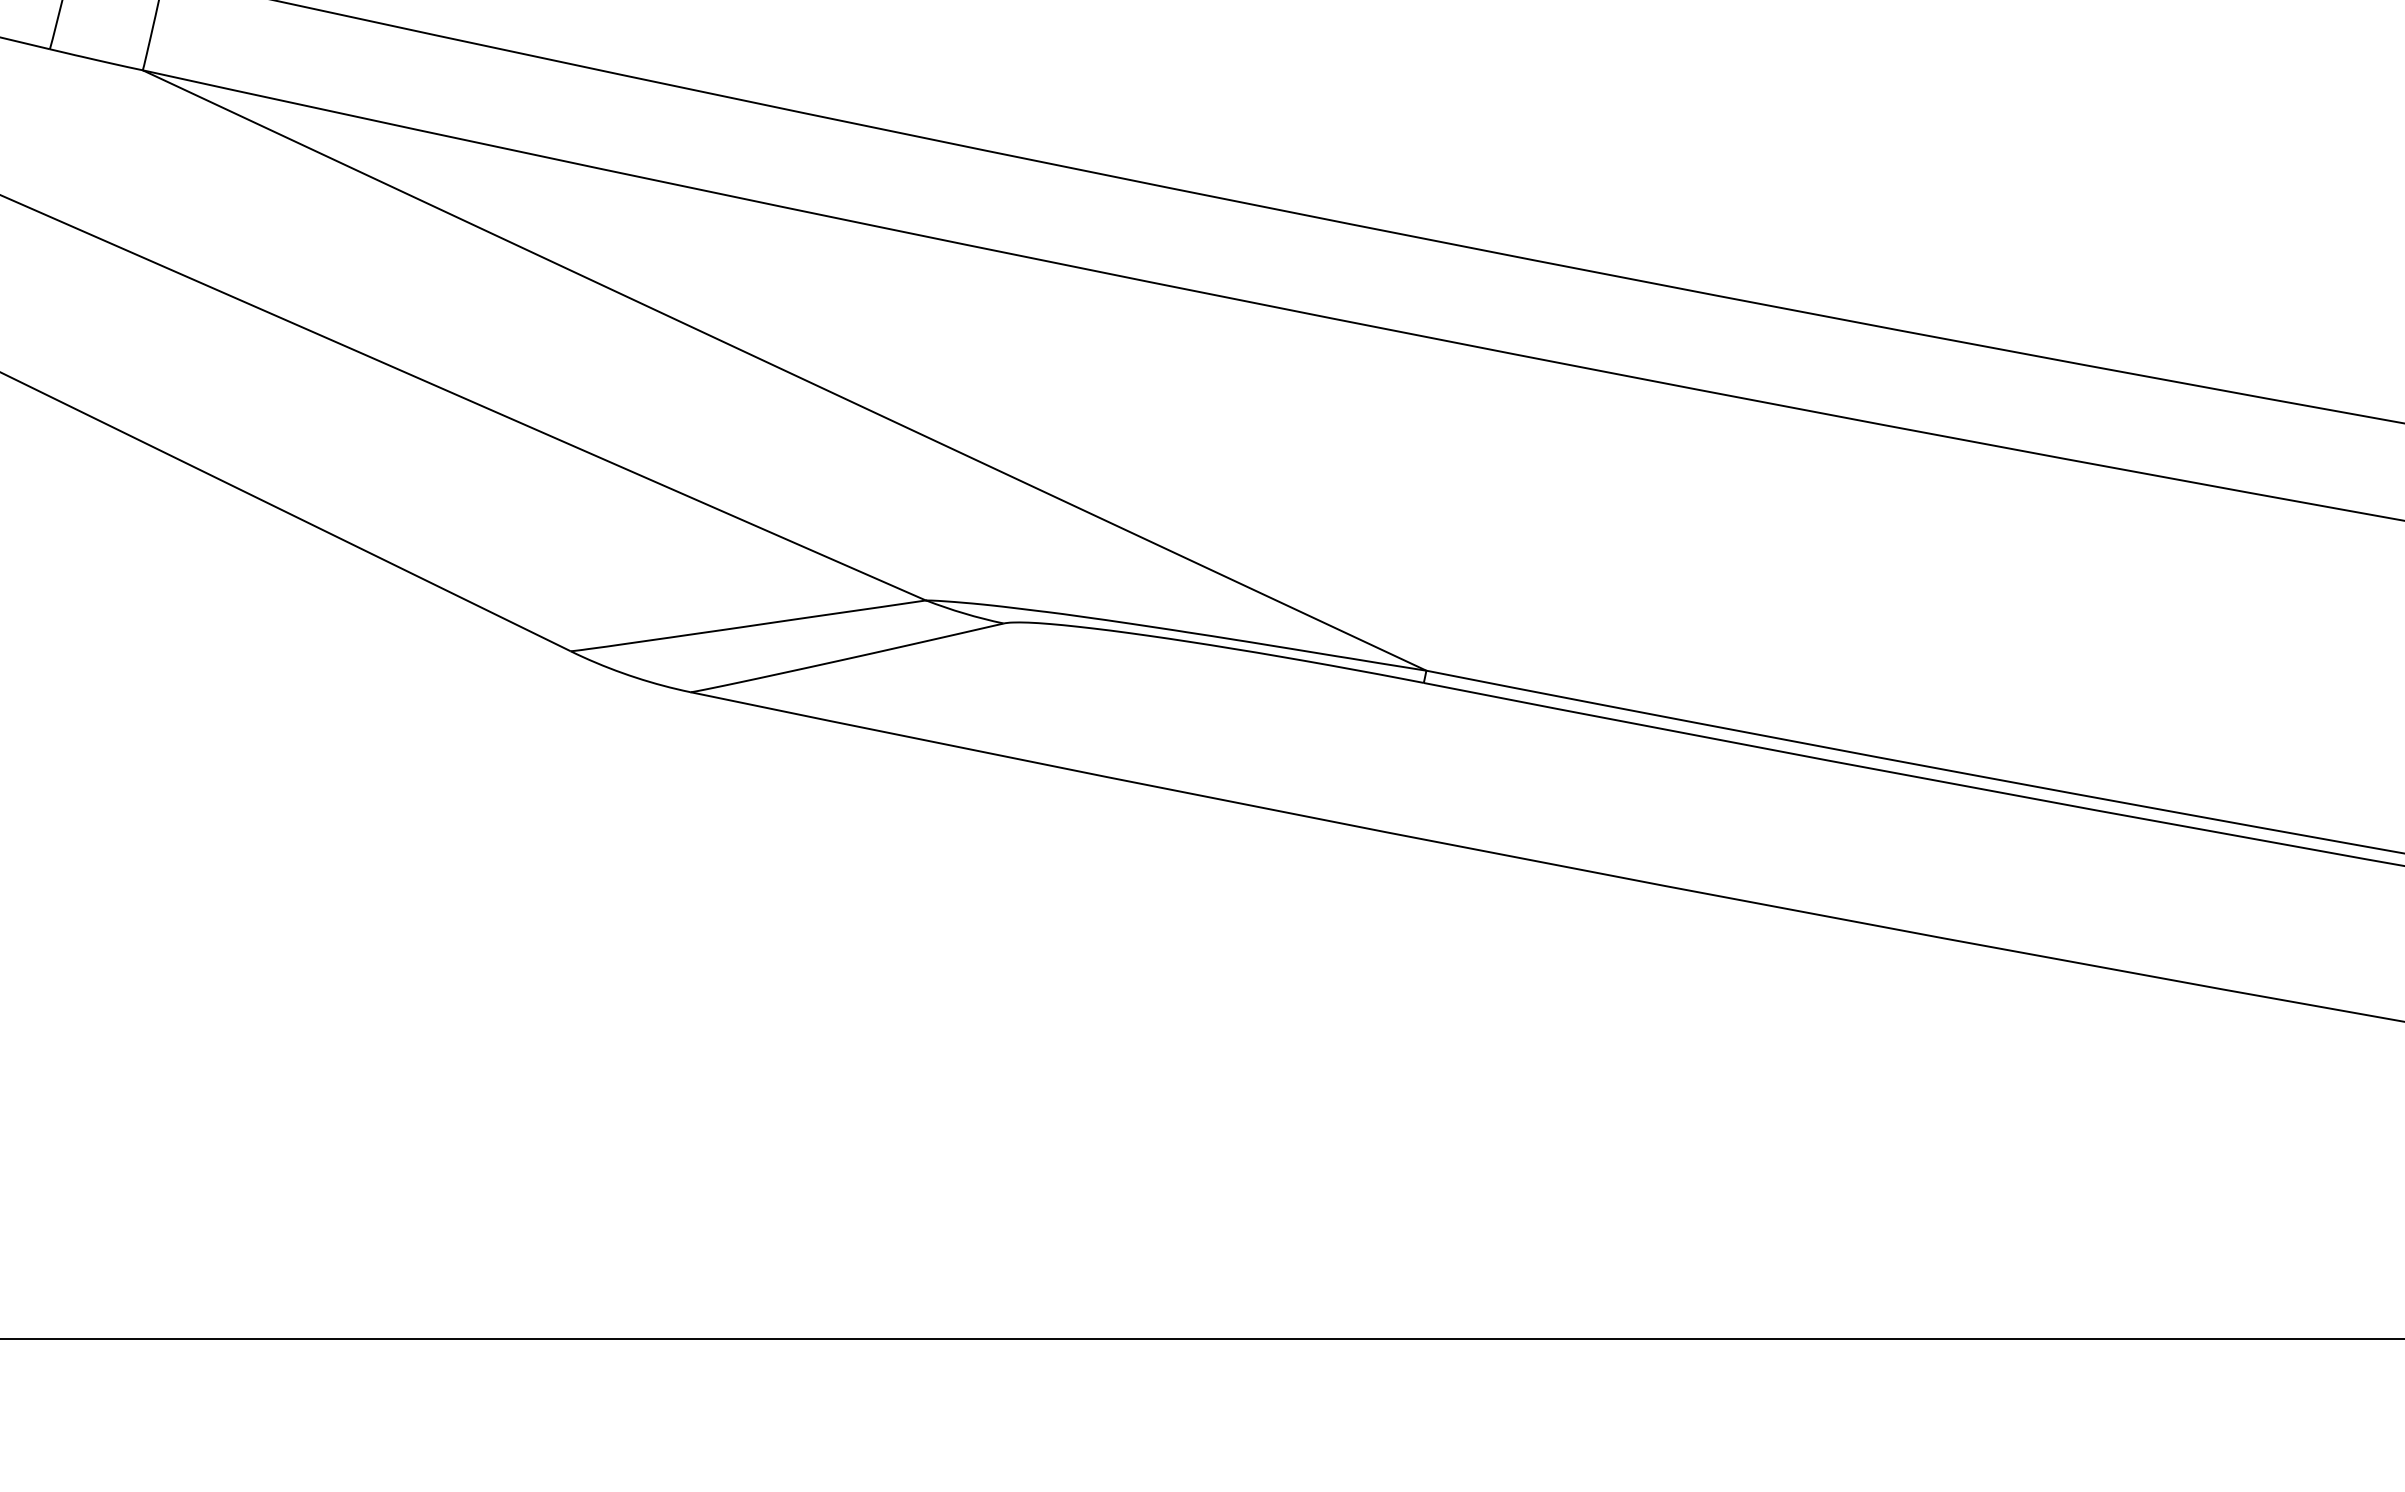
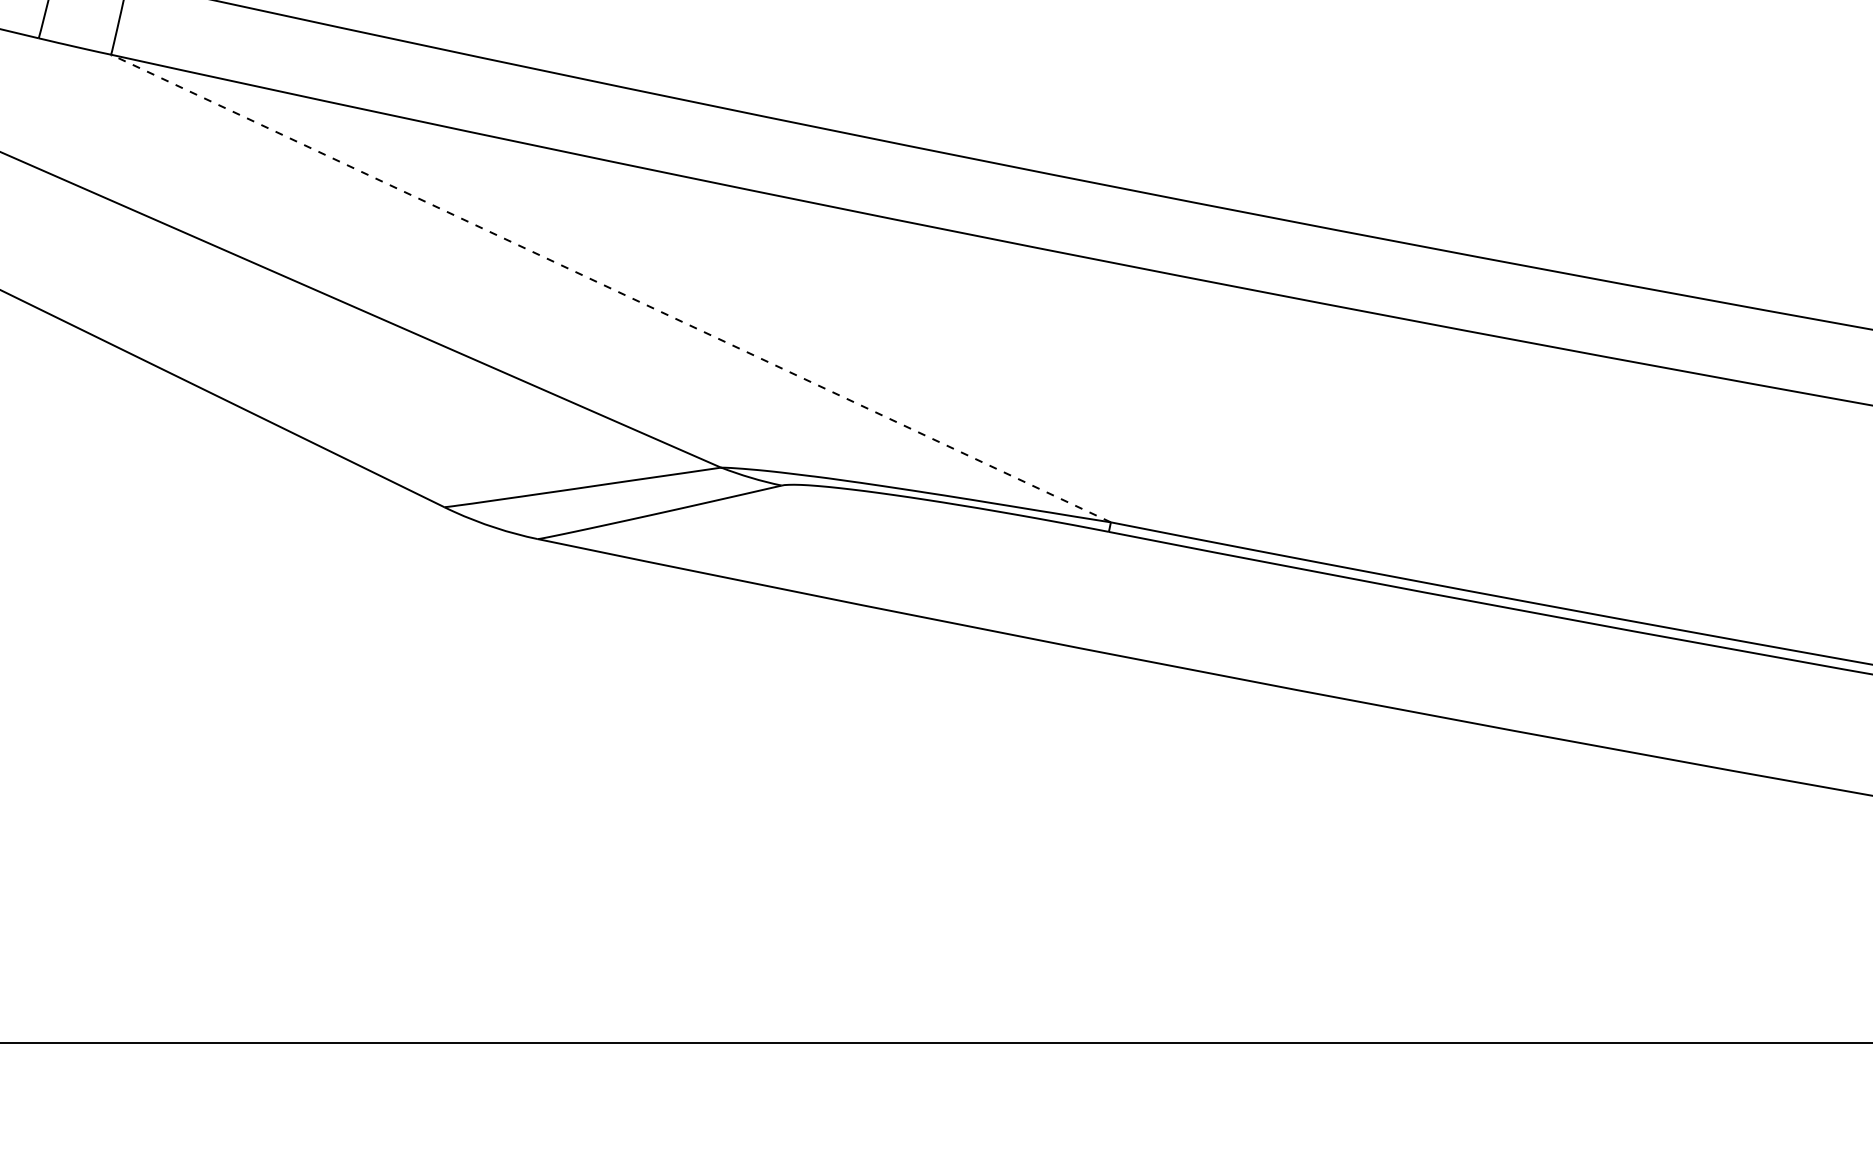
line: (785, 370) -> (611, 288), solid -> dashed

